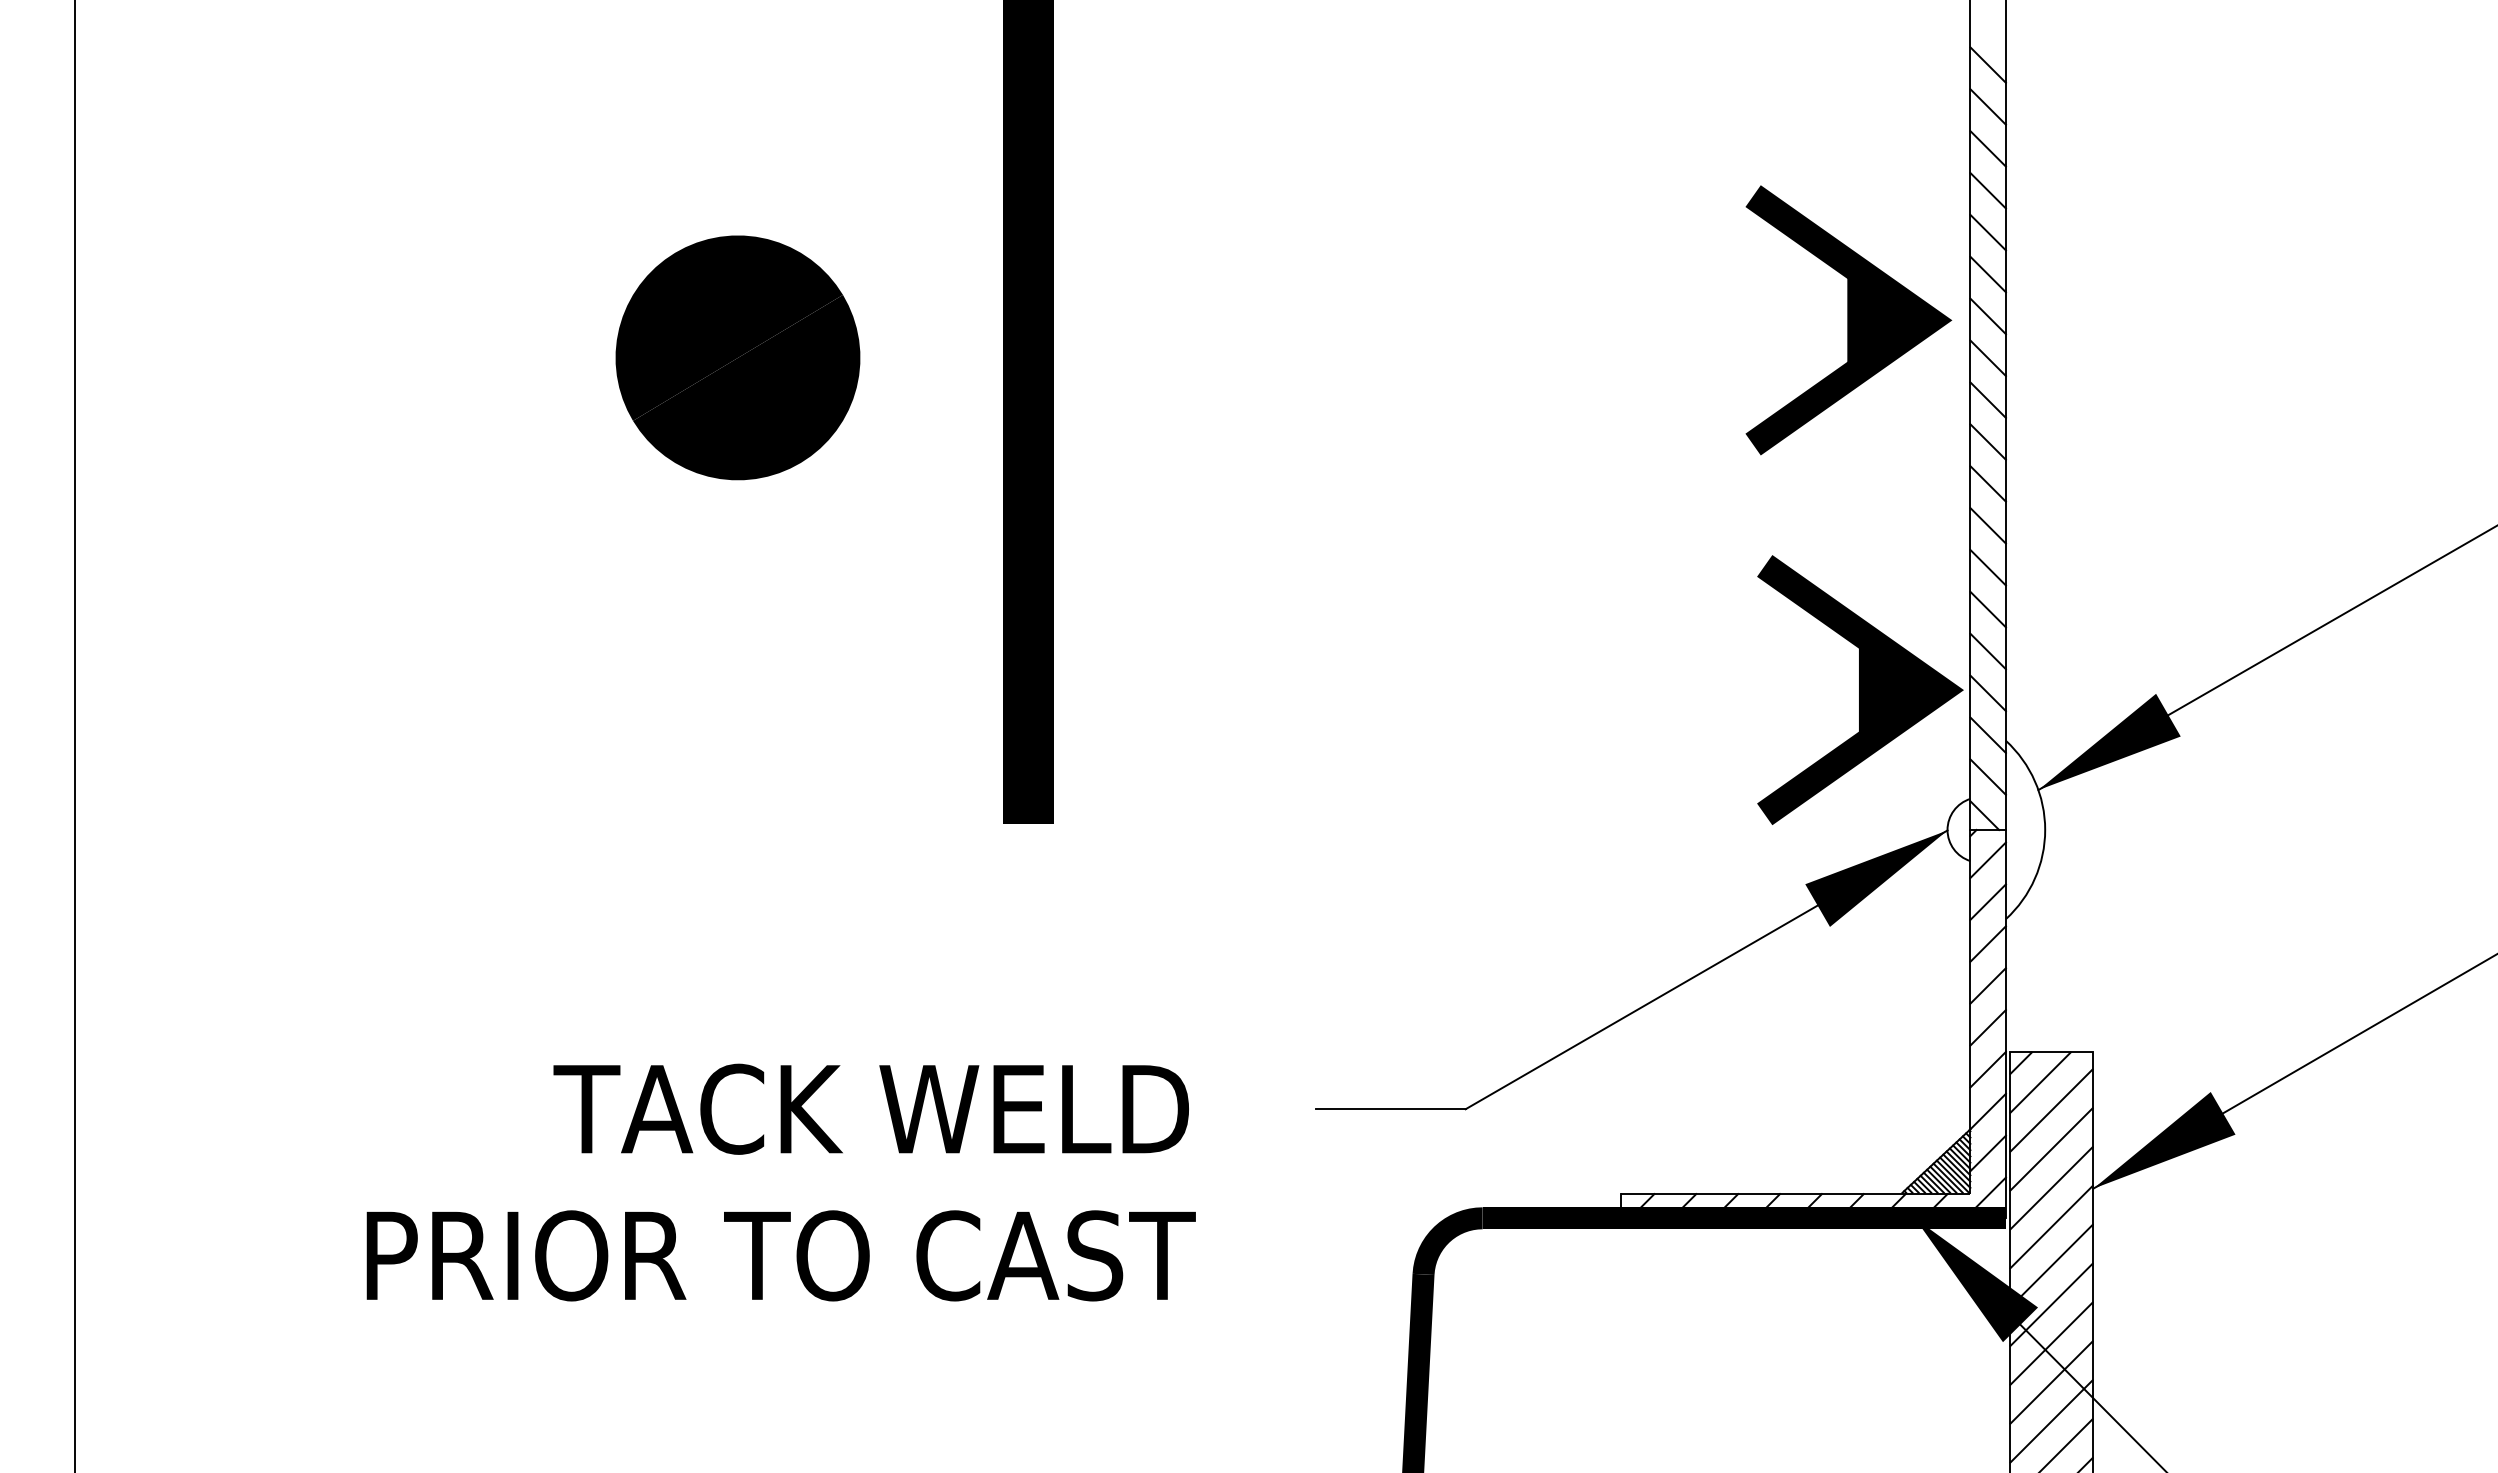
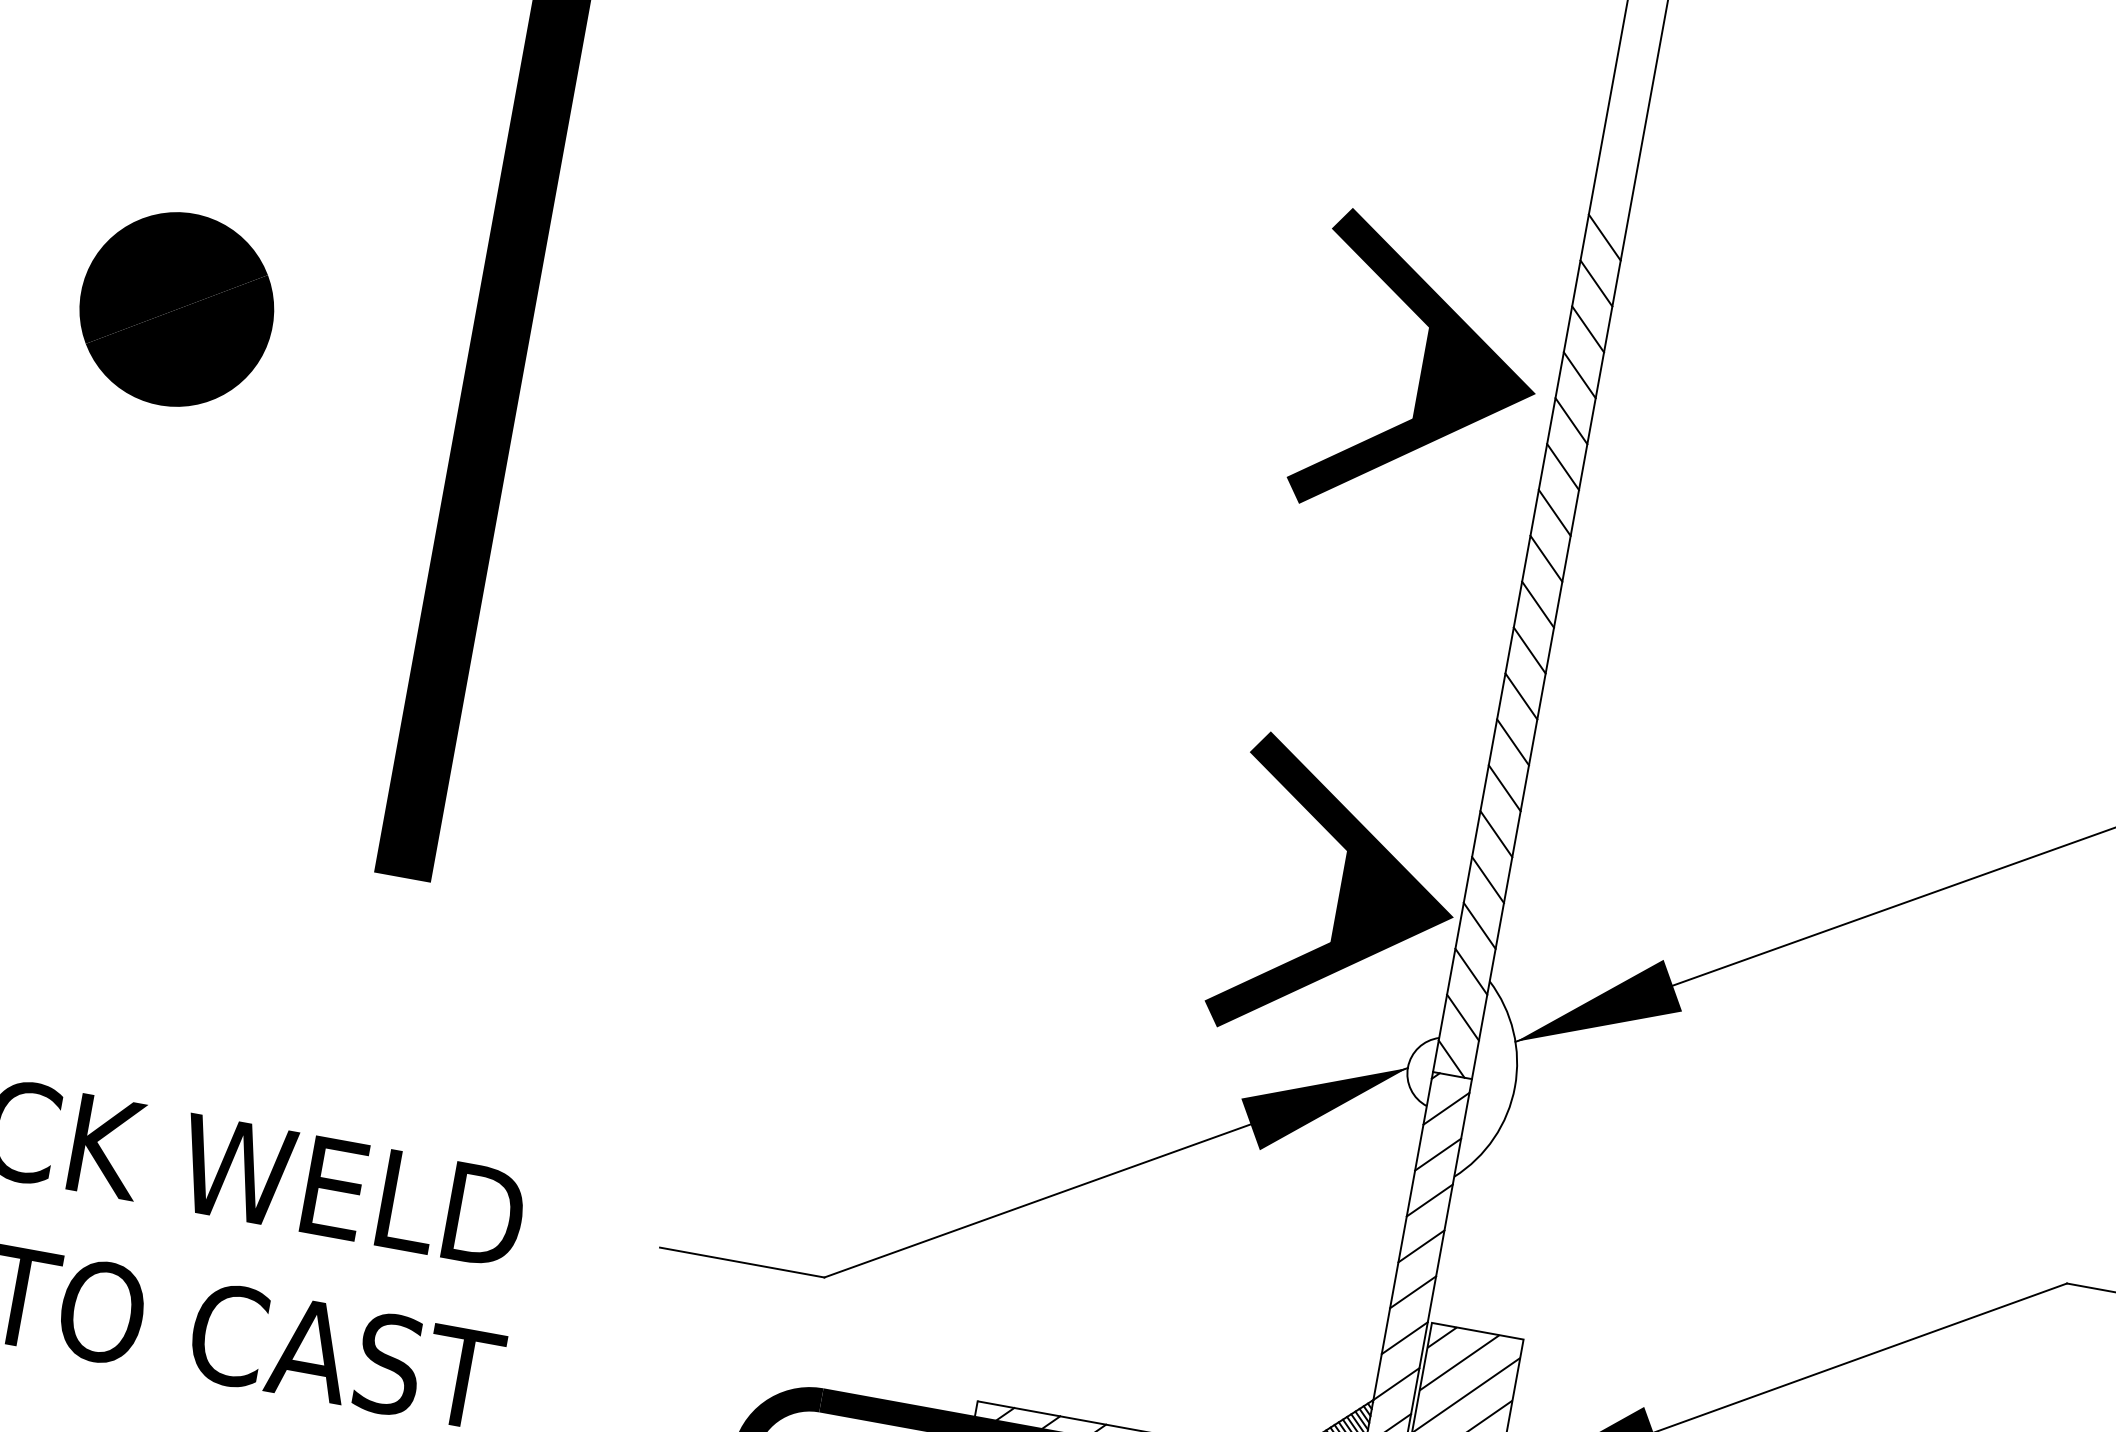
part: (1848, 320) -> (1422, 373), moved
part: (737, 357) -> (176, 308), size x0.71

